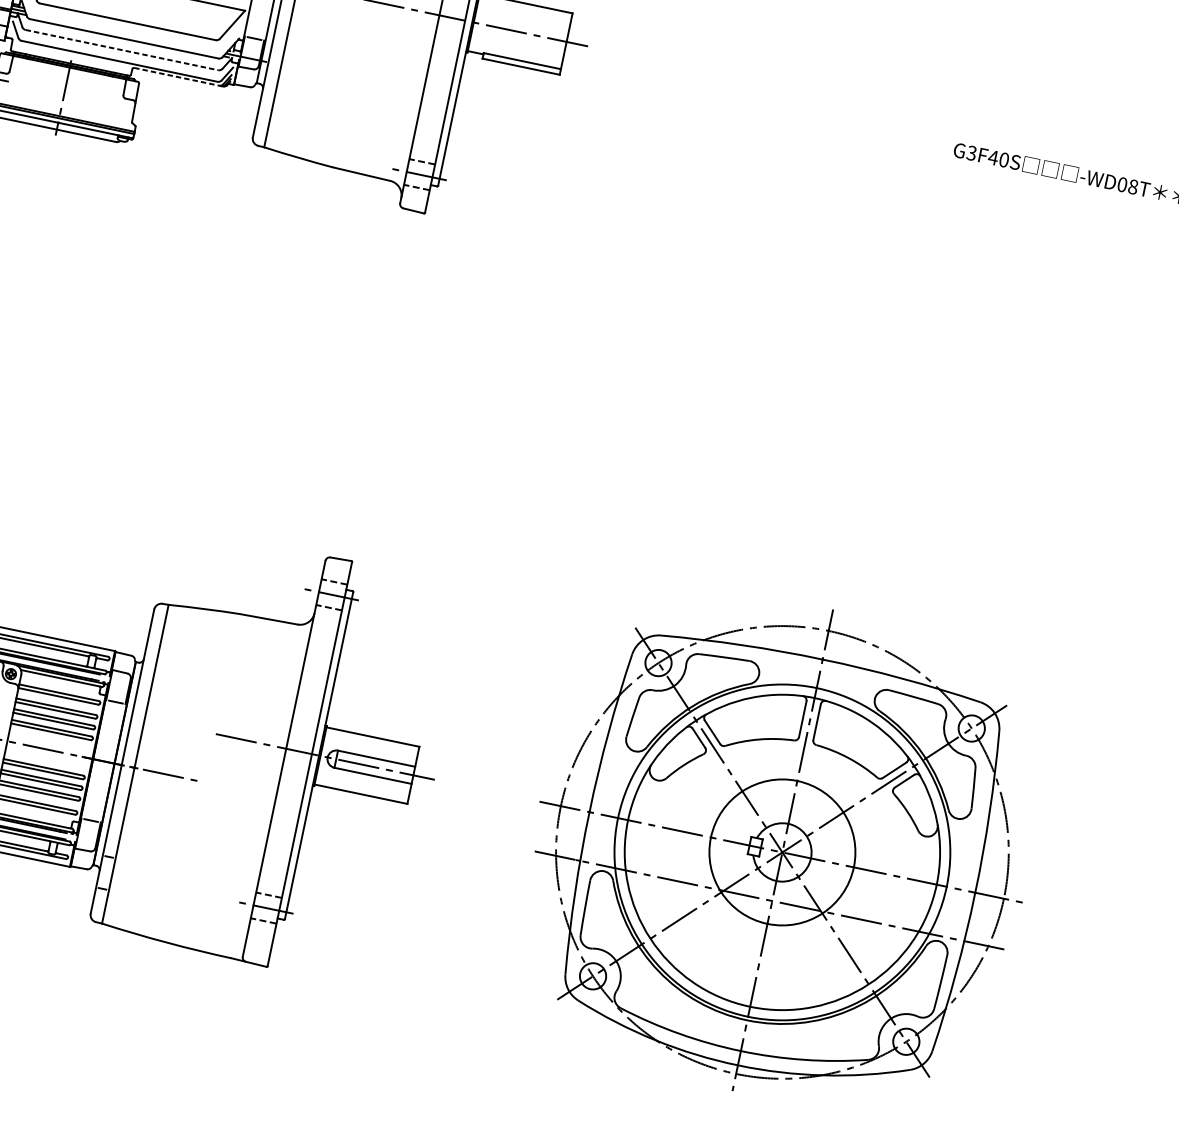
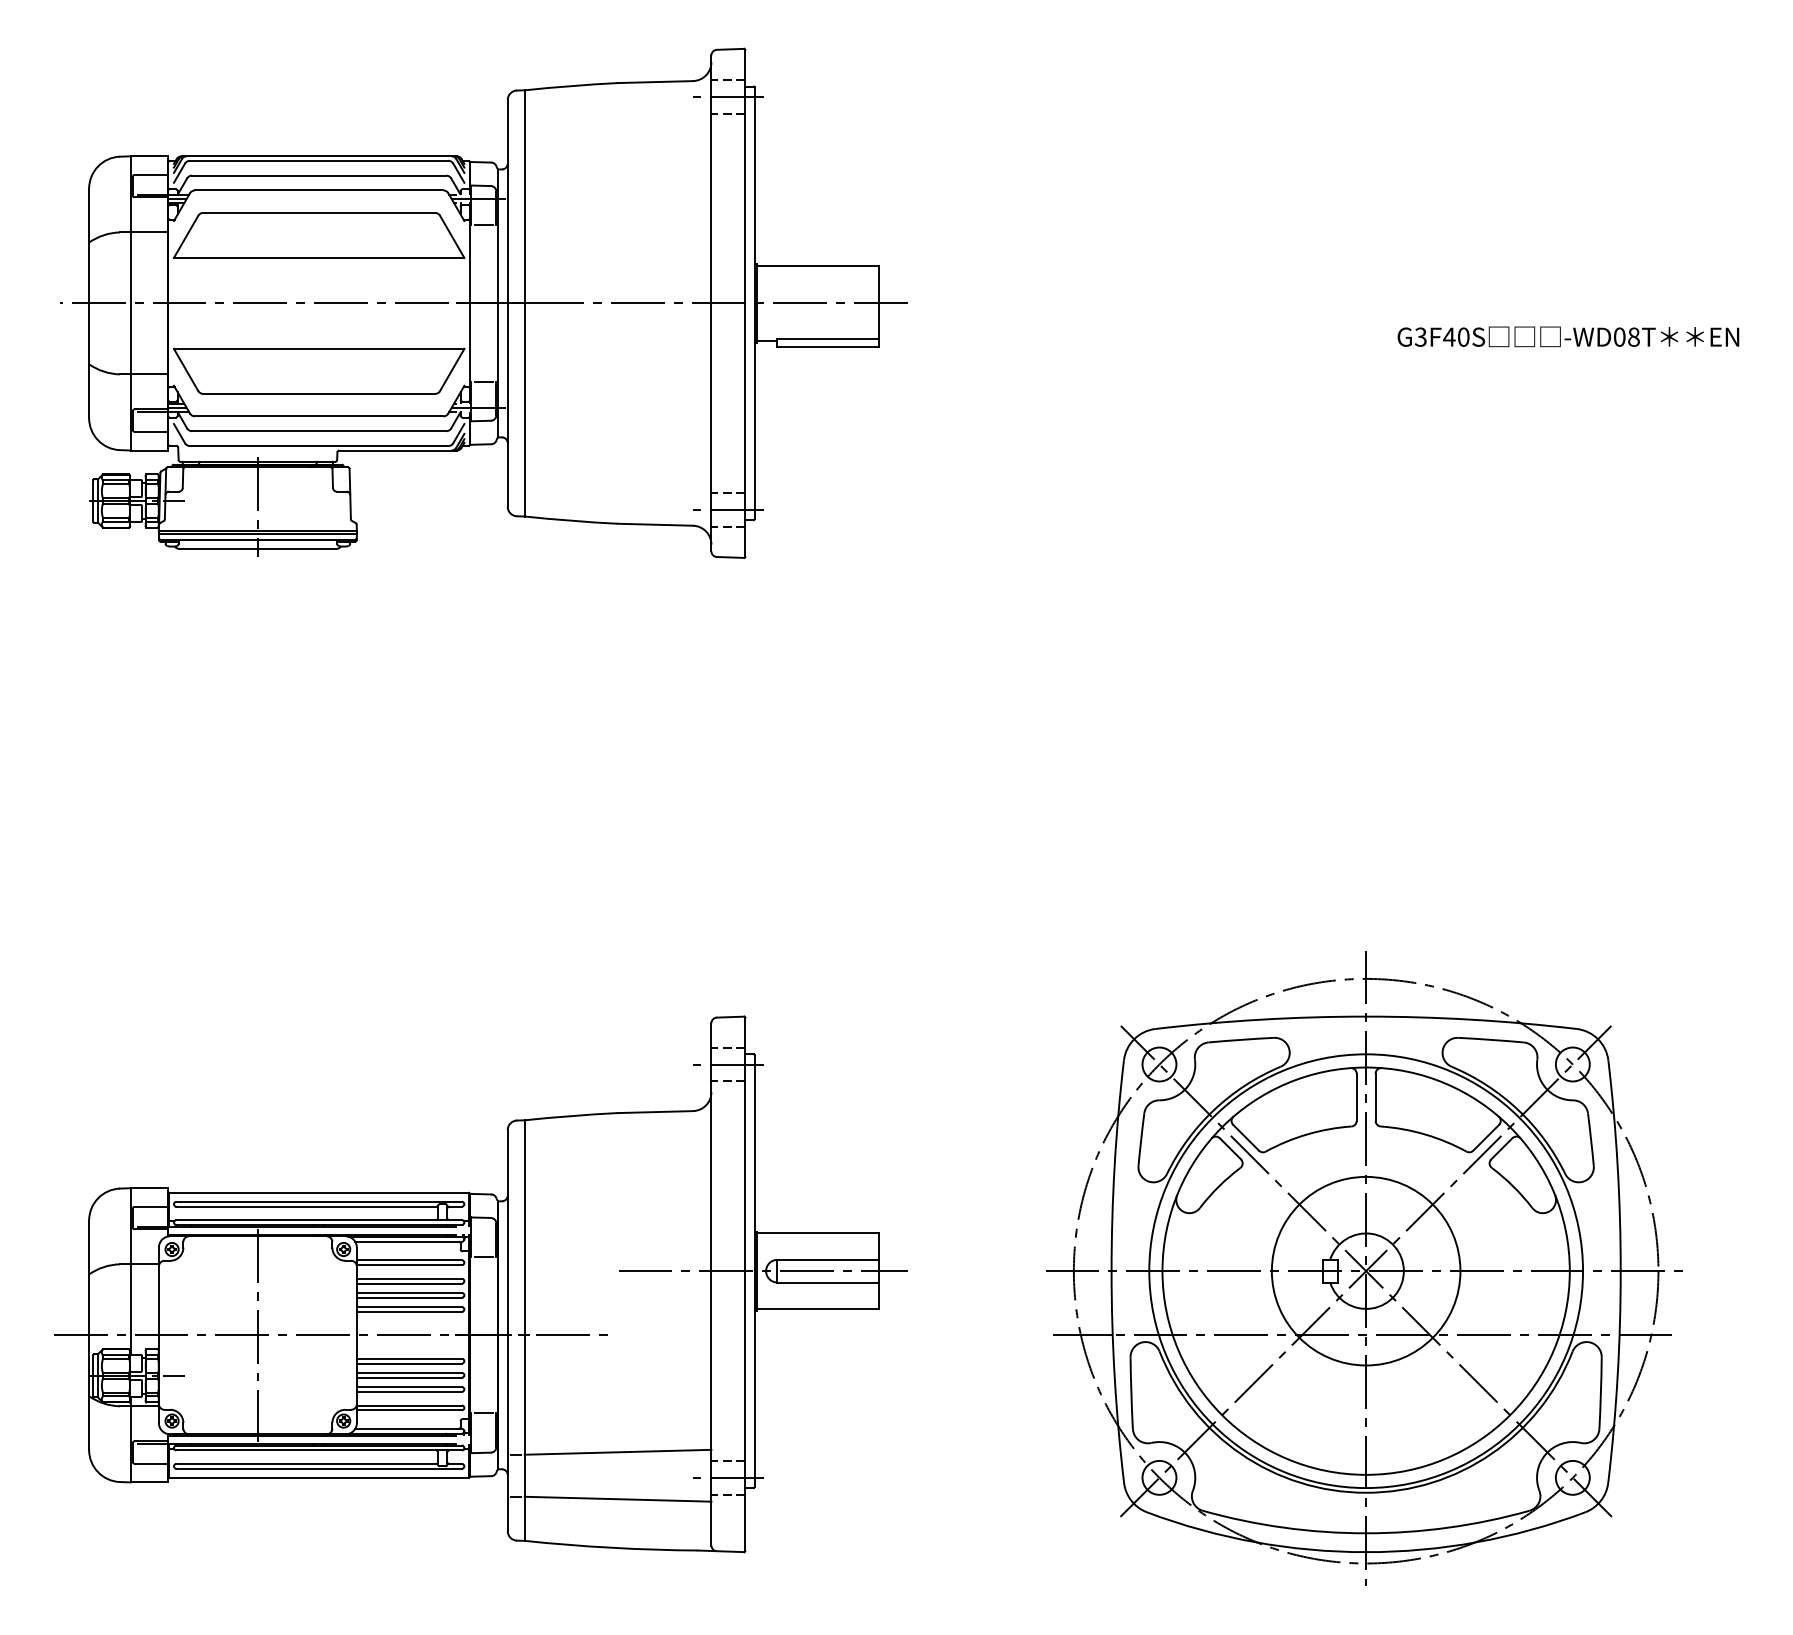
line: (122, 50) -> (319, 431), dashed -> solid
line: (179, 77) -> (398, 450), dashed -> solid
line: (186, 870) -> (617, 1451), added
line: (179, 906) -> (617, 1498), added

